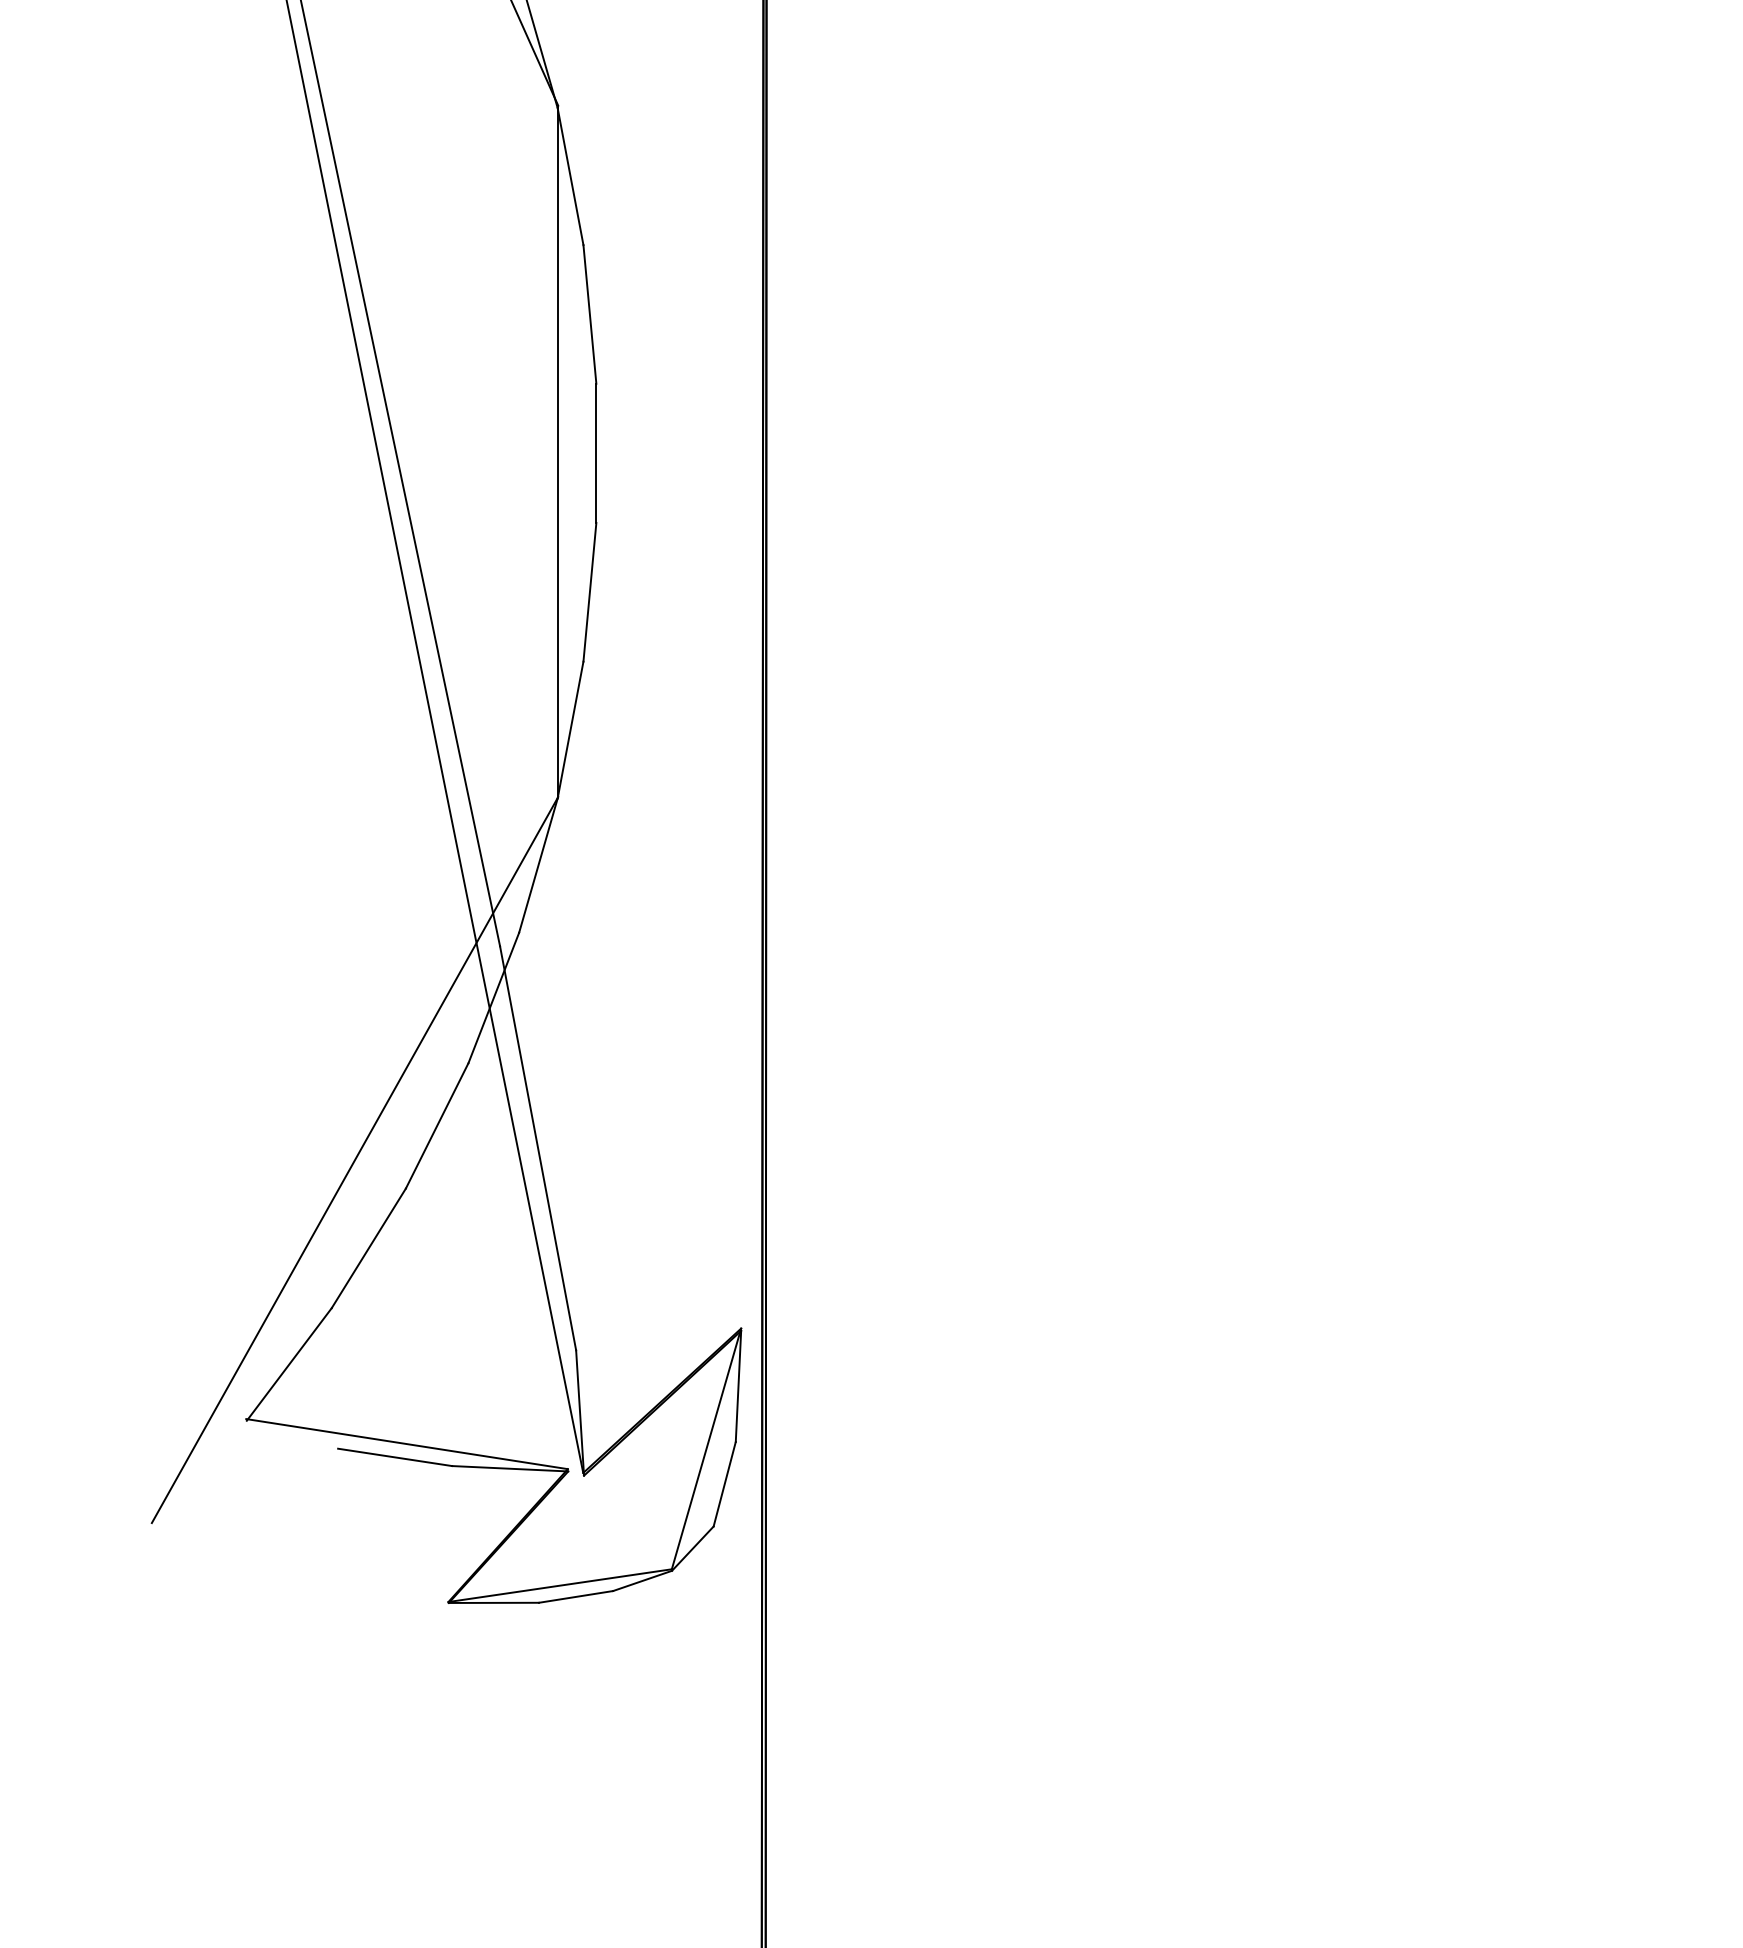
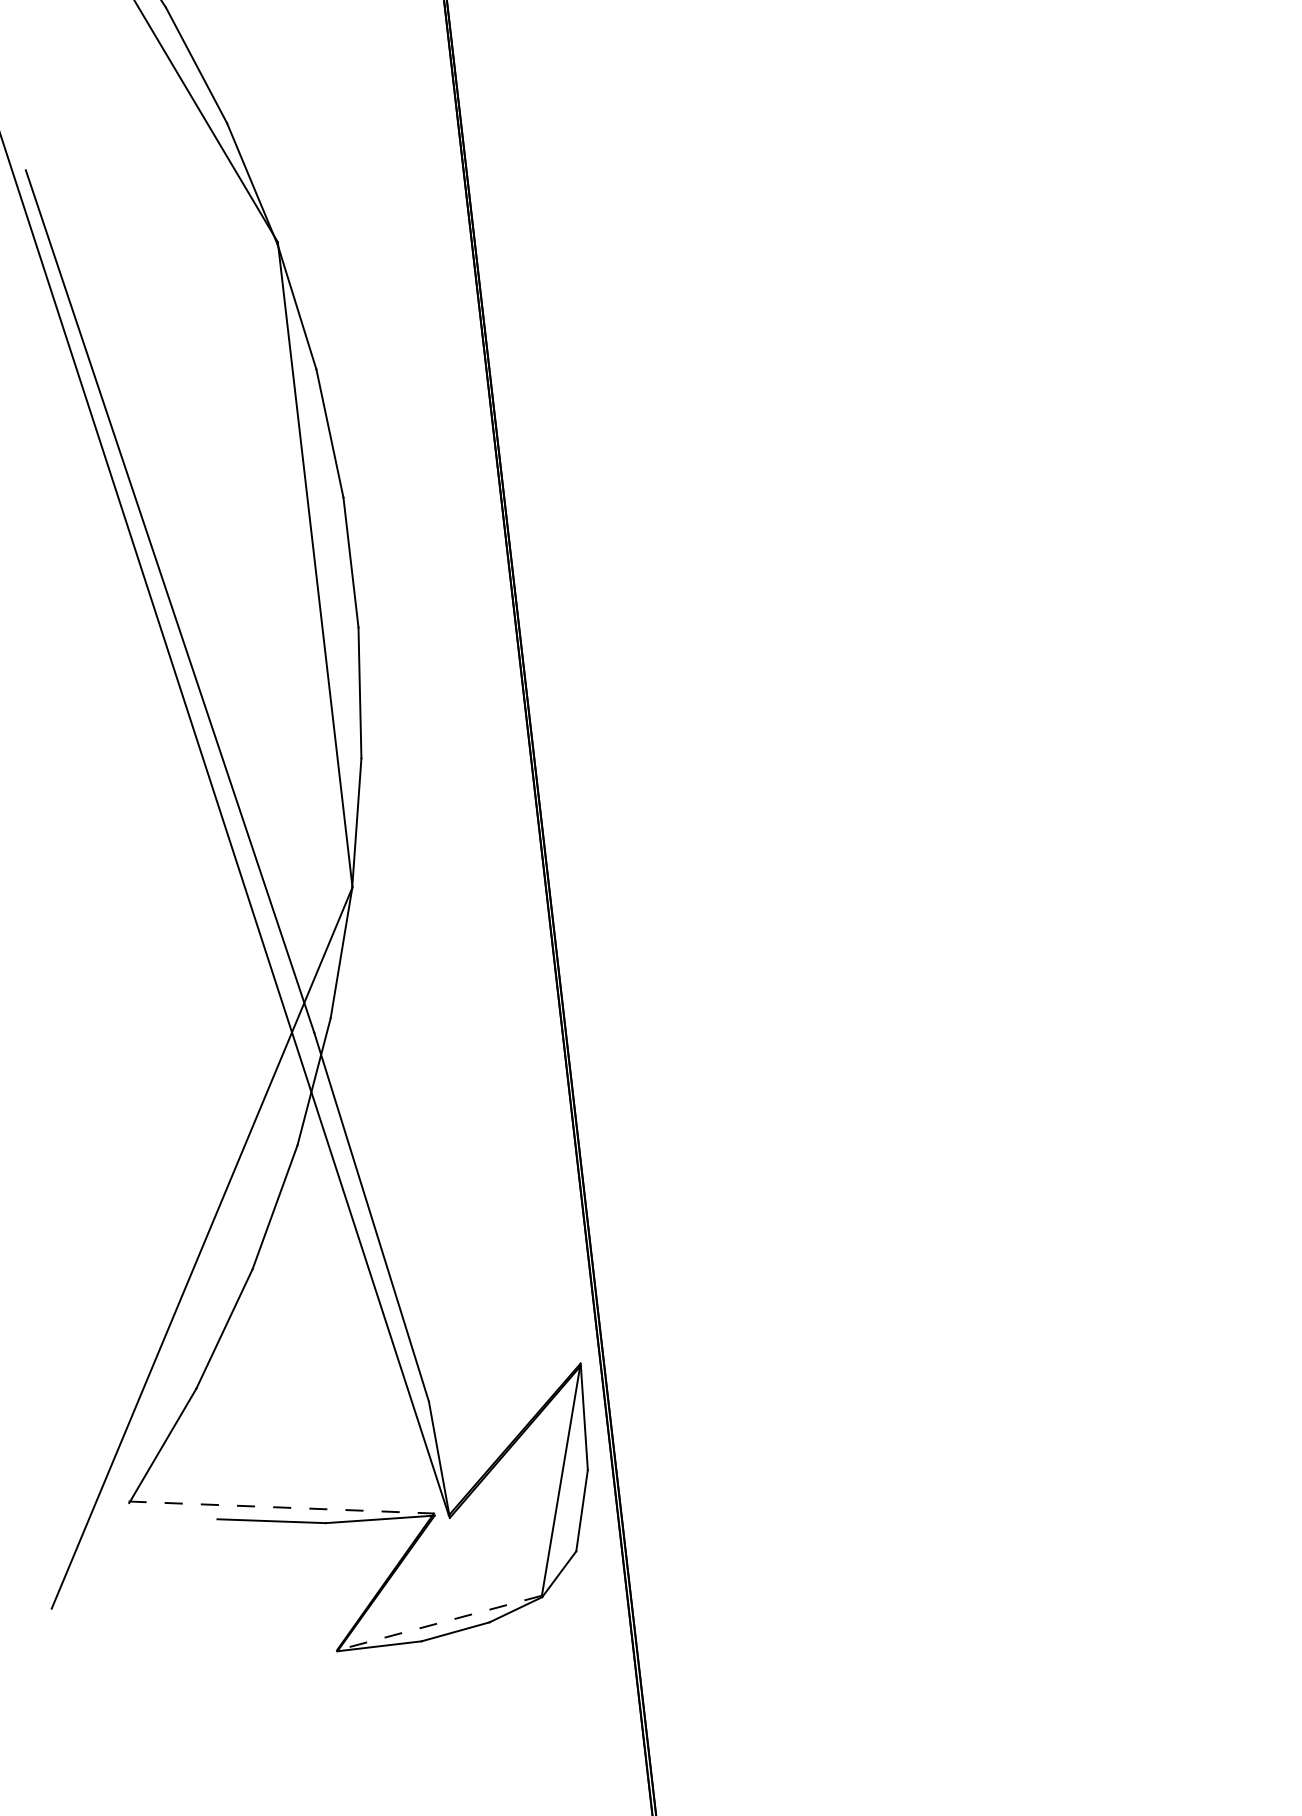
line: (407, 1444) -> (281, 1507), solid -> dashed
line: (560, 1585) -> (439, 1622), solid -> dashed

